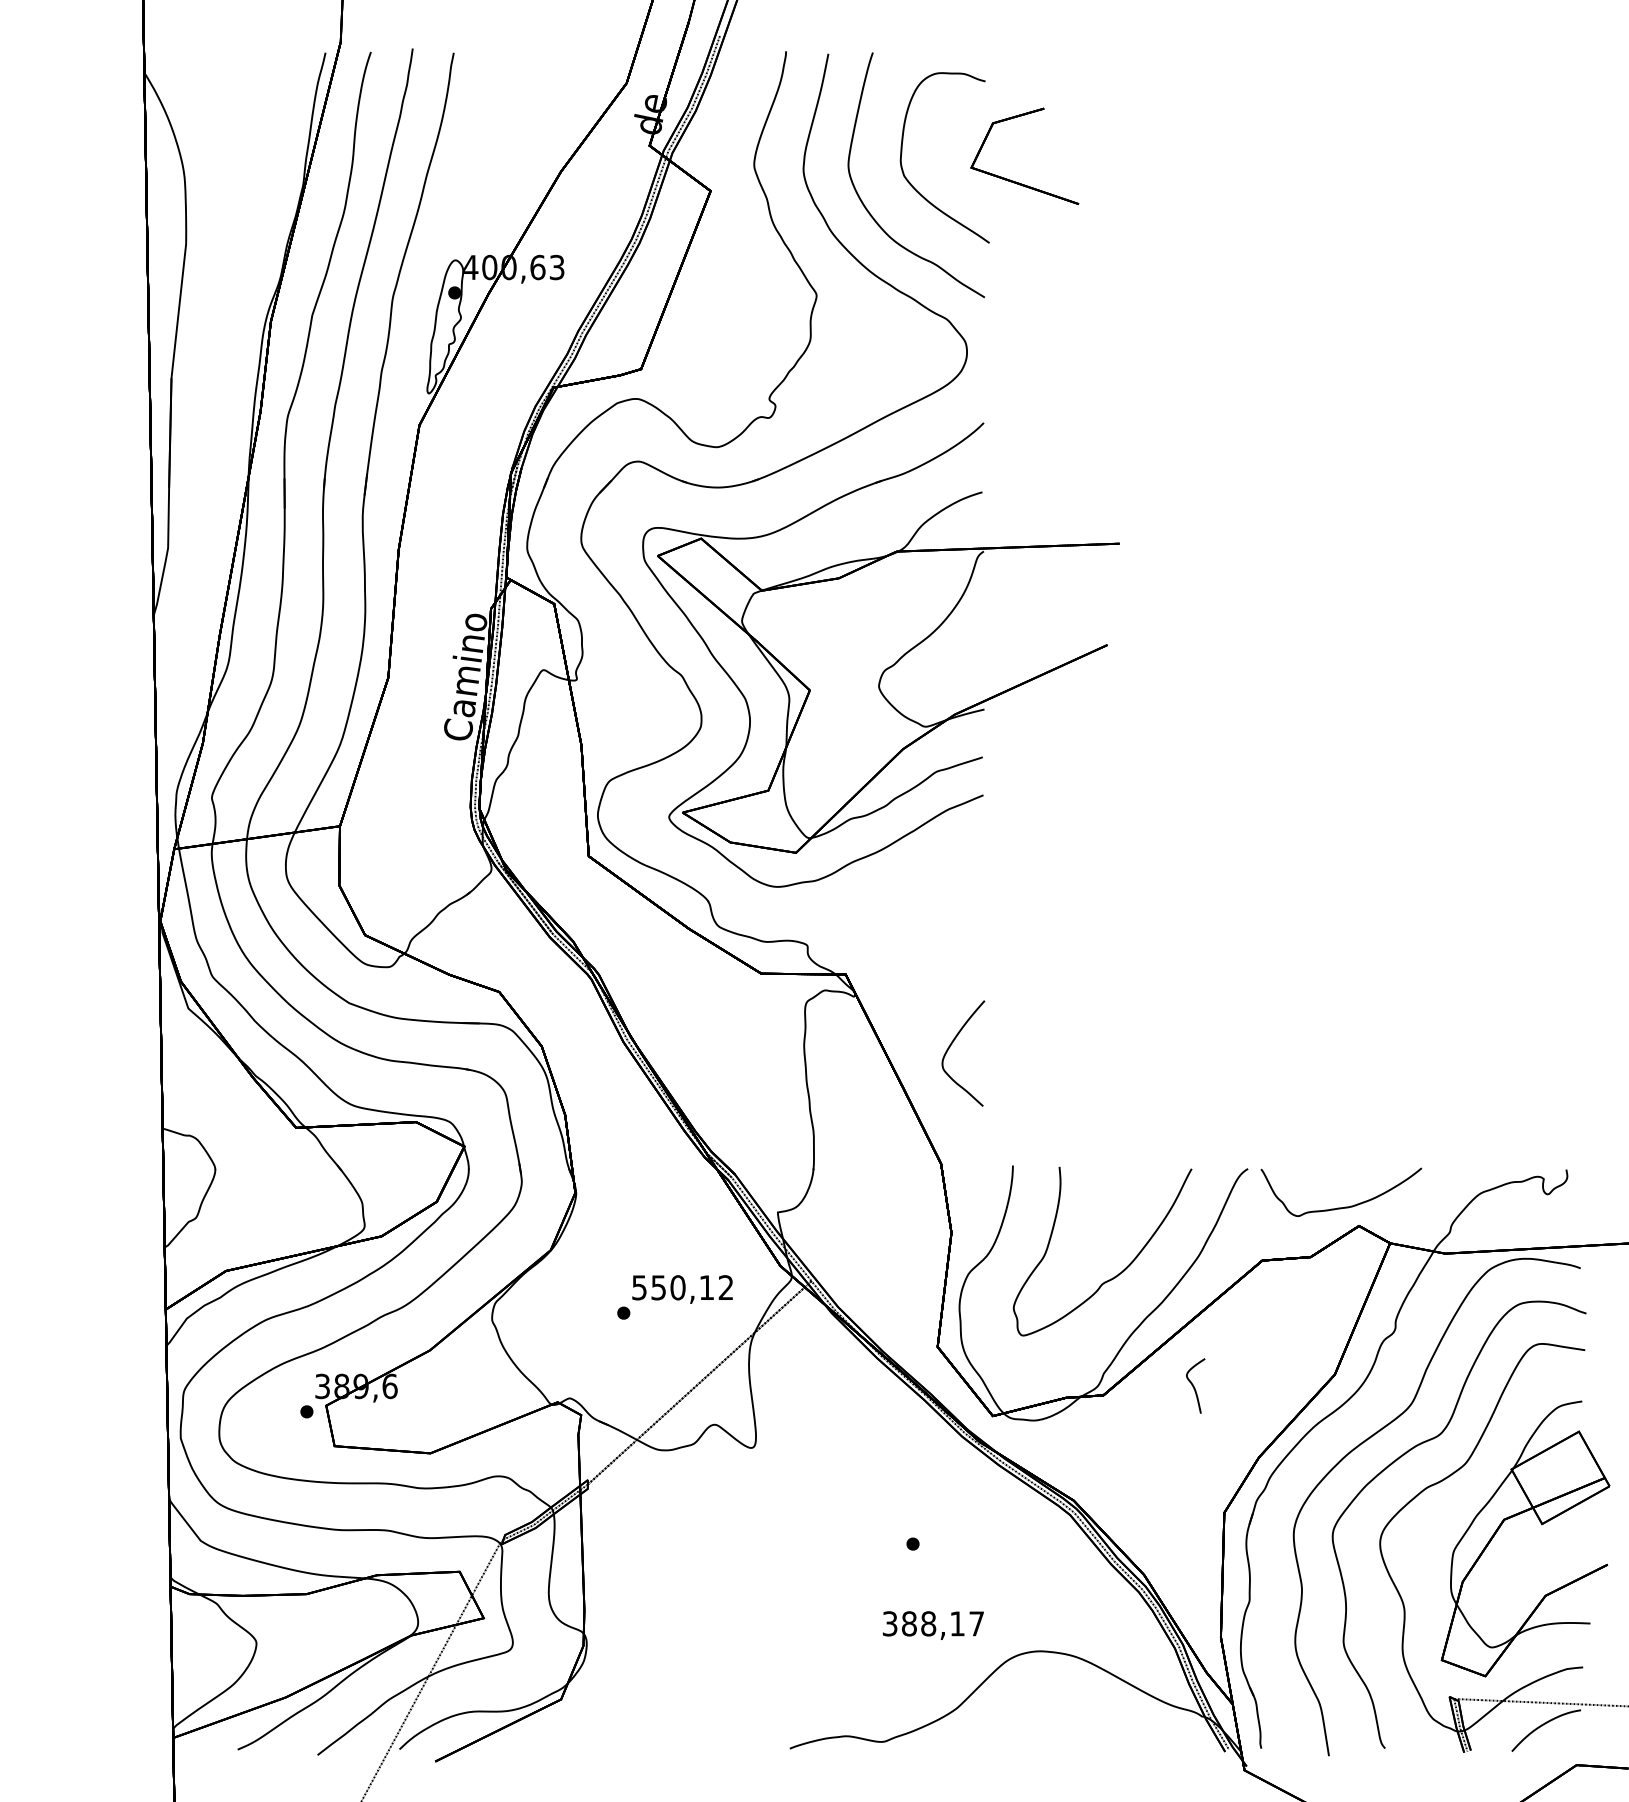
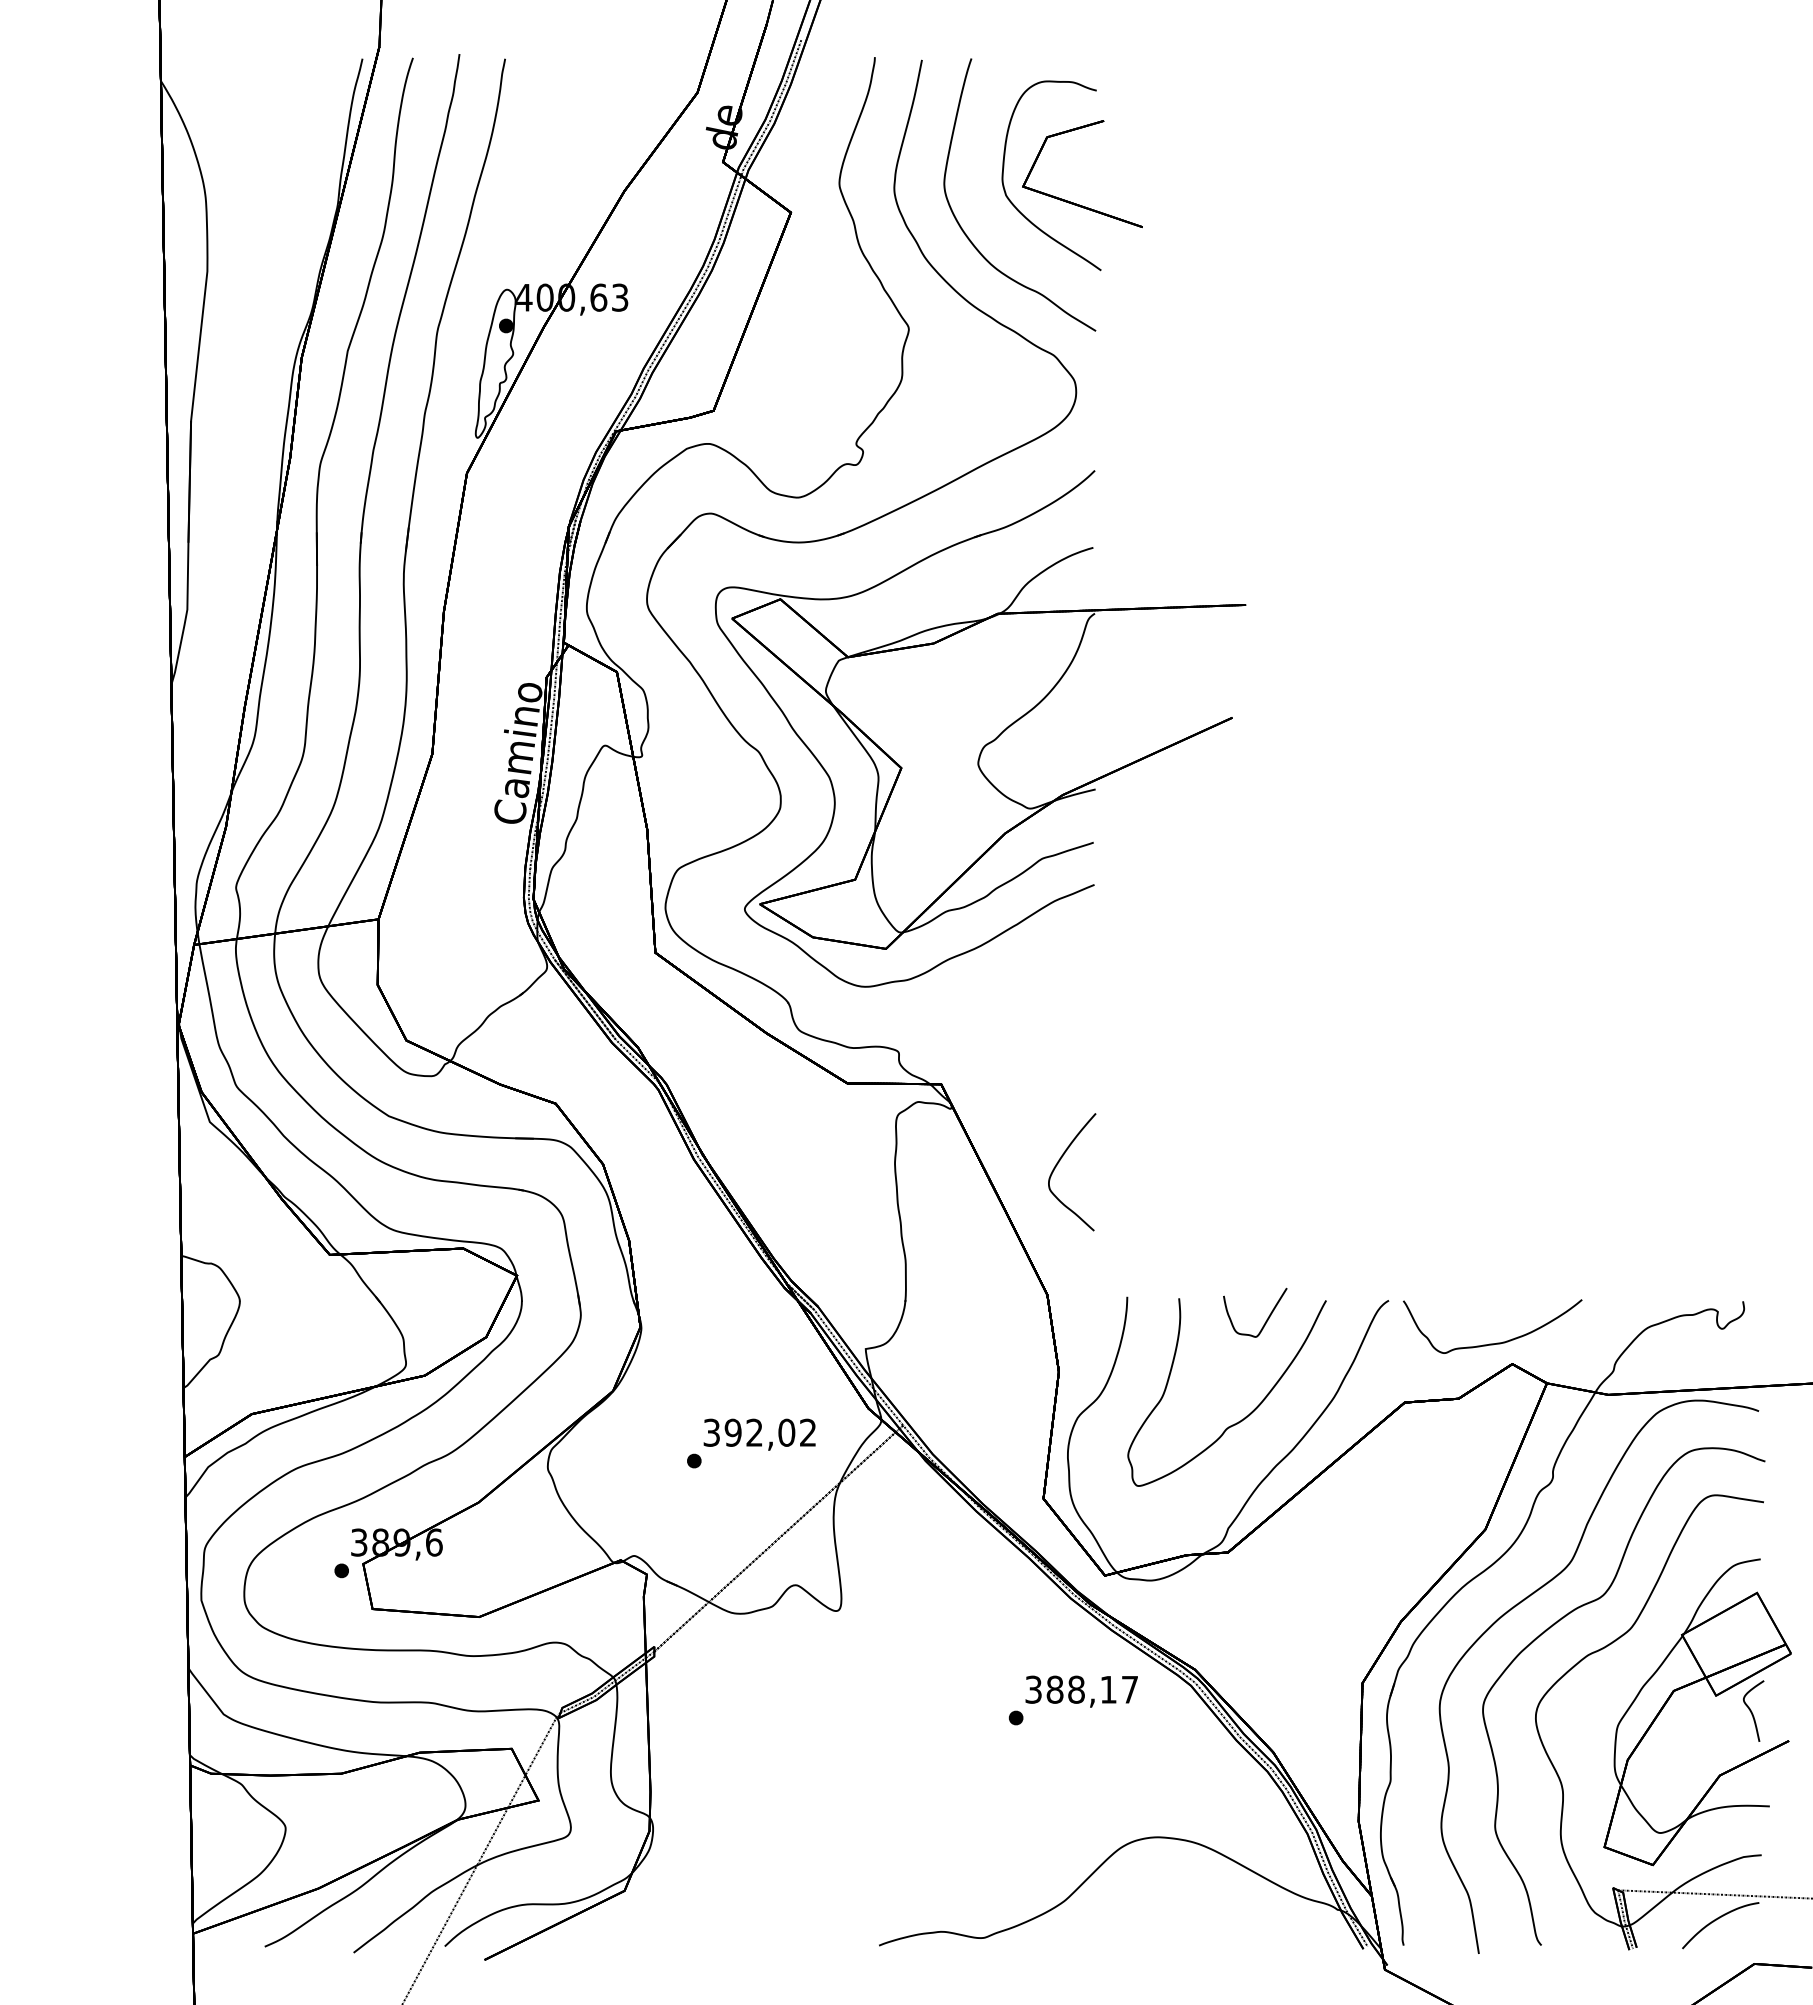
part: (1016, 181) -> (1073, 202), moved
part: (1138, 1184) -> (1267, 1317), added
text: (673, 1287) -> (749, 1432), 550,12 -> 392,02
part: (1195, 1385) -> (1753, 1710), moved
text: (933, 1625) -> (1081, 1691), moved

